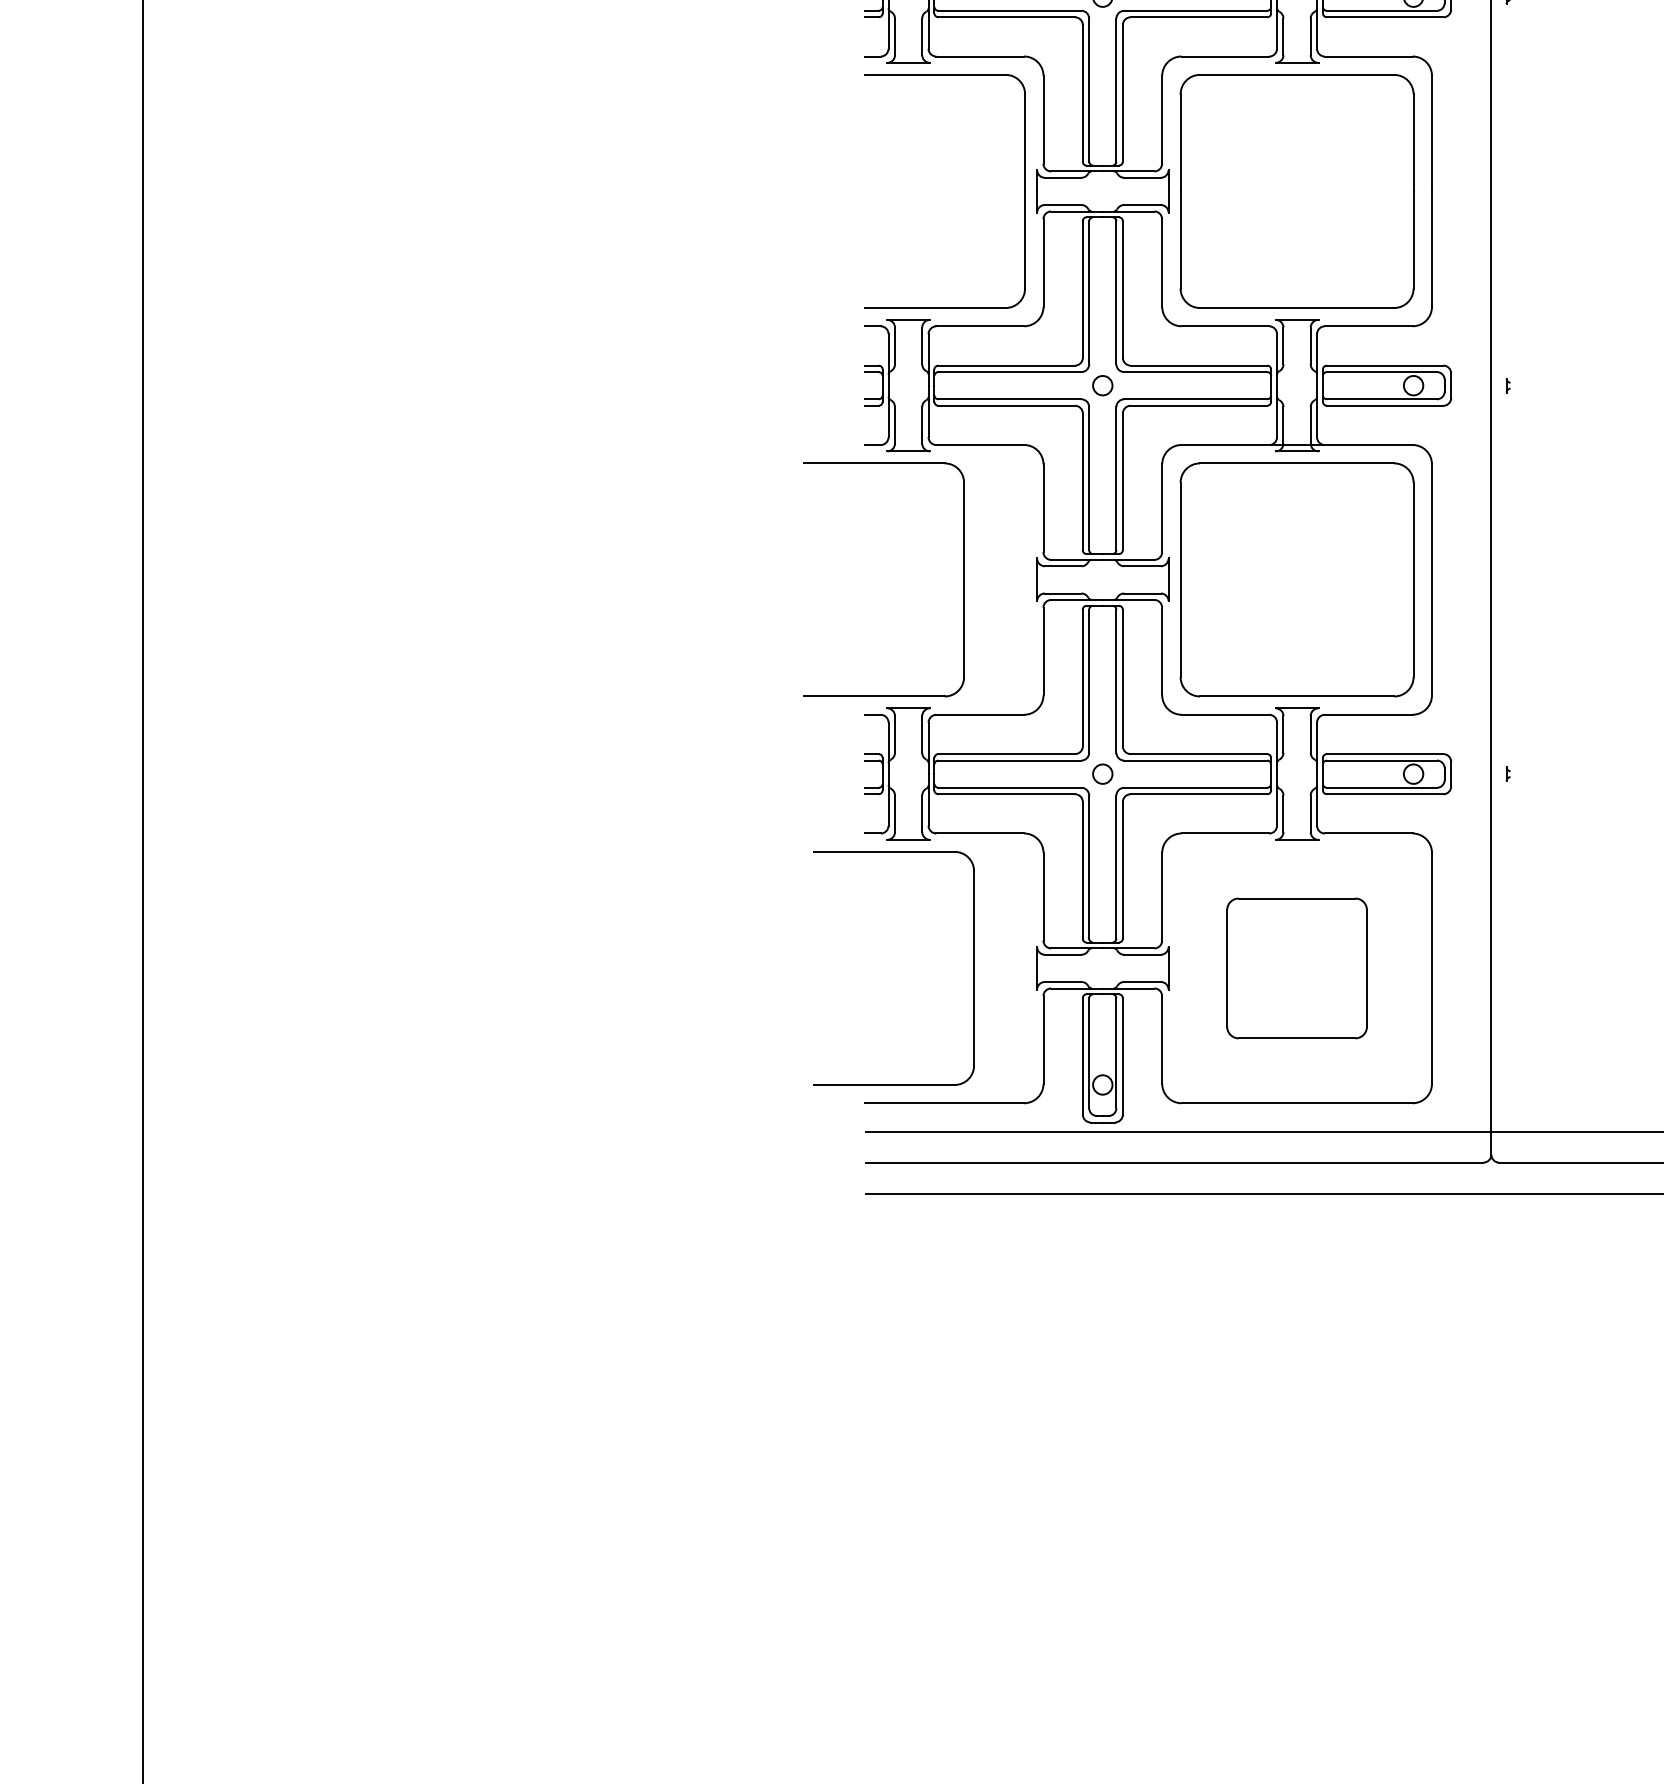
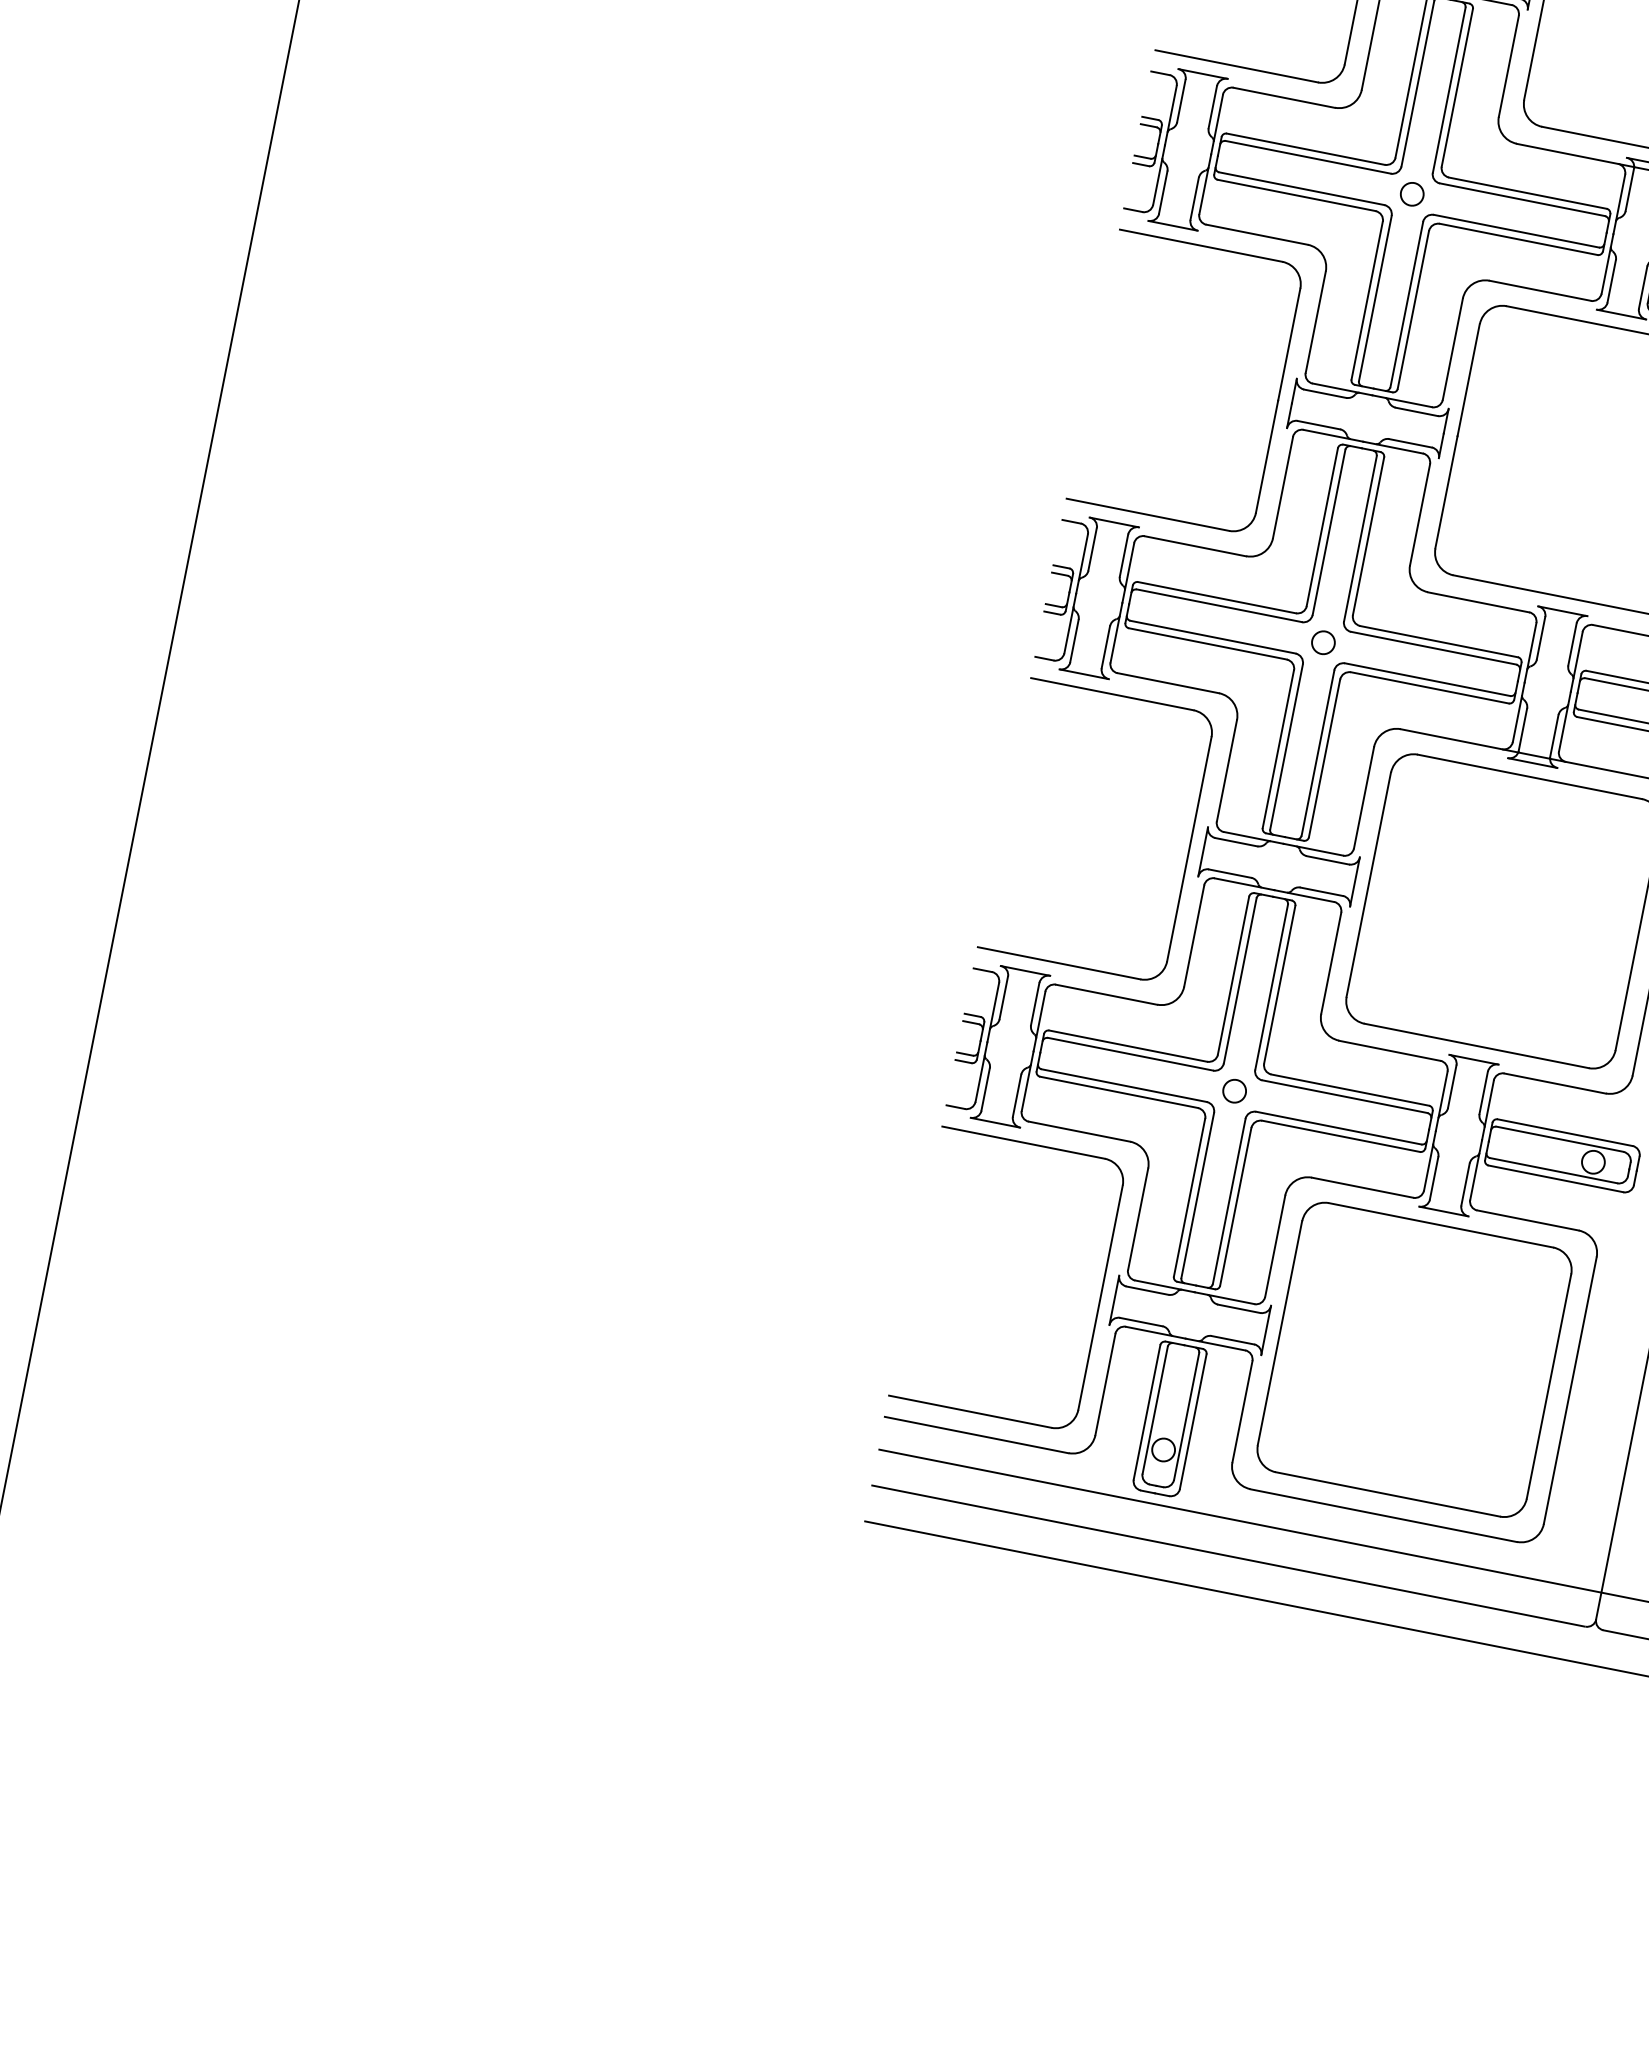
part: (963, 579) -> (1188, 848), moved
part: (973, 968) -> (1099, 1297), moved
part: (1296, 968) -> (1413, 1359), size x1.67

